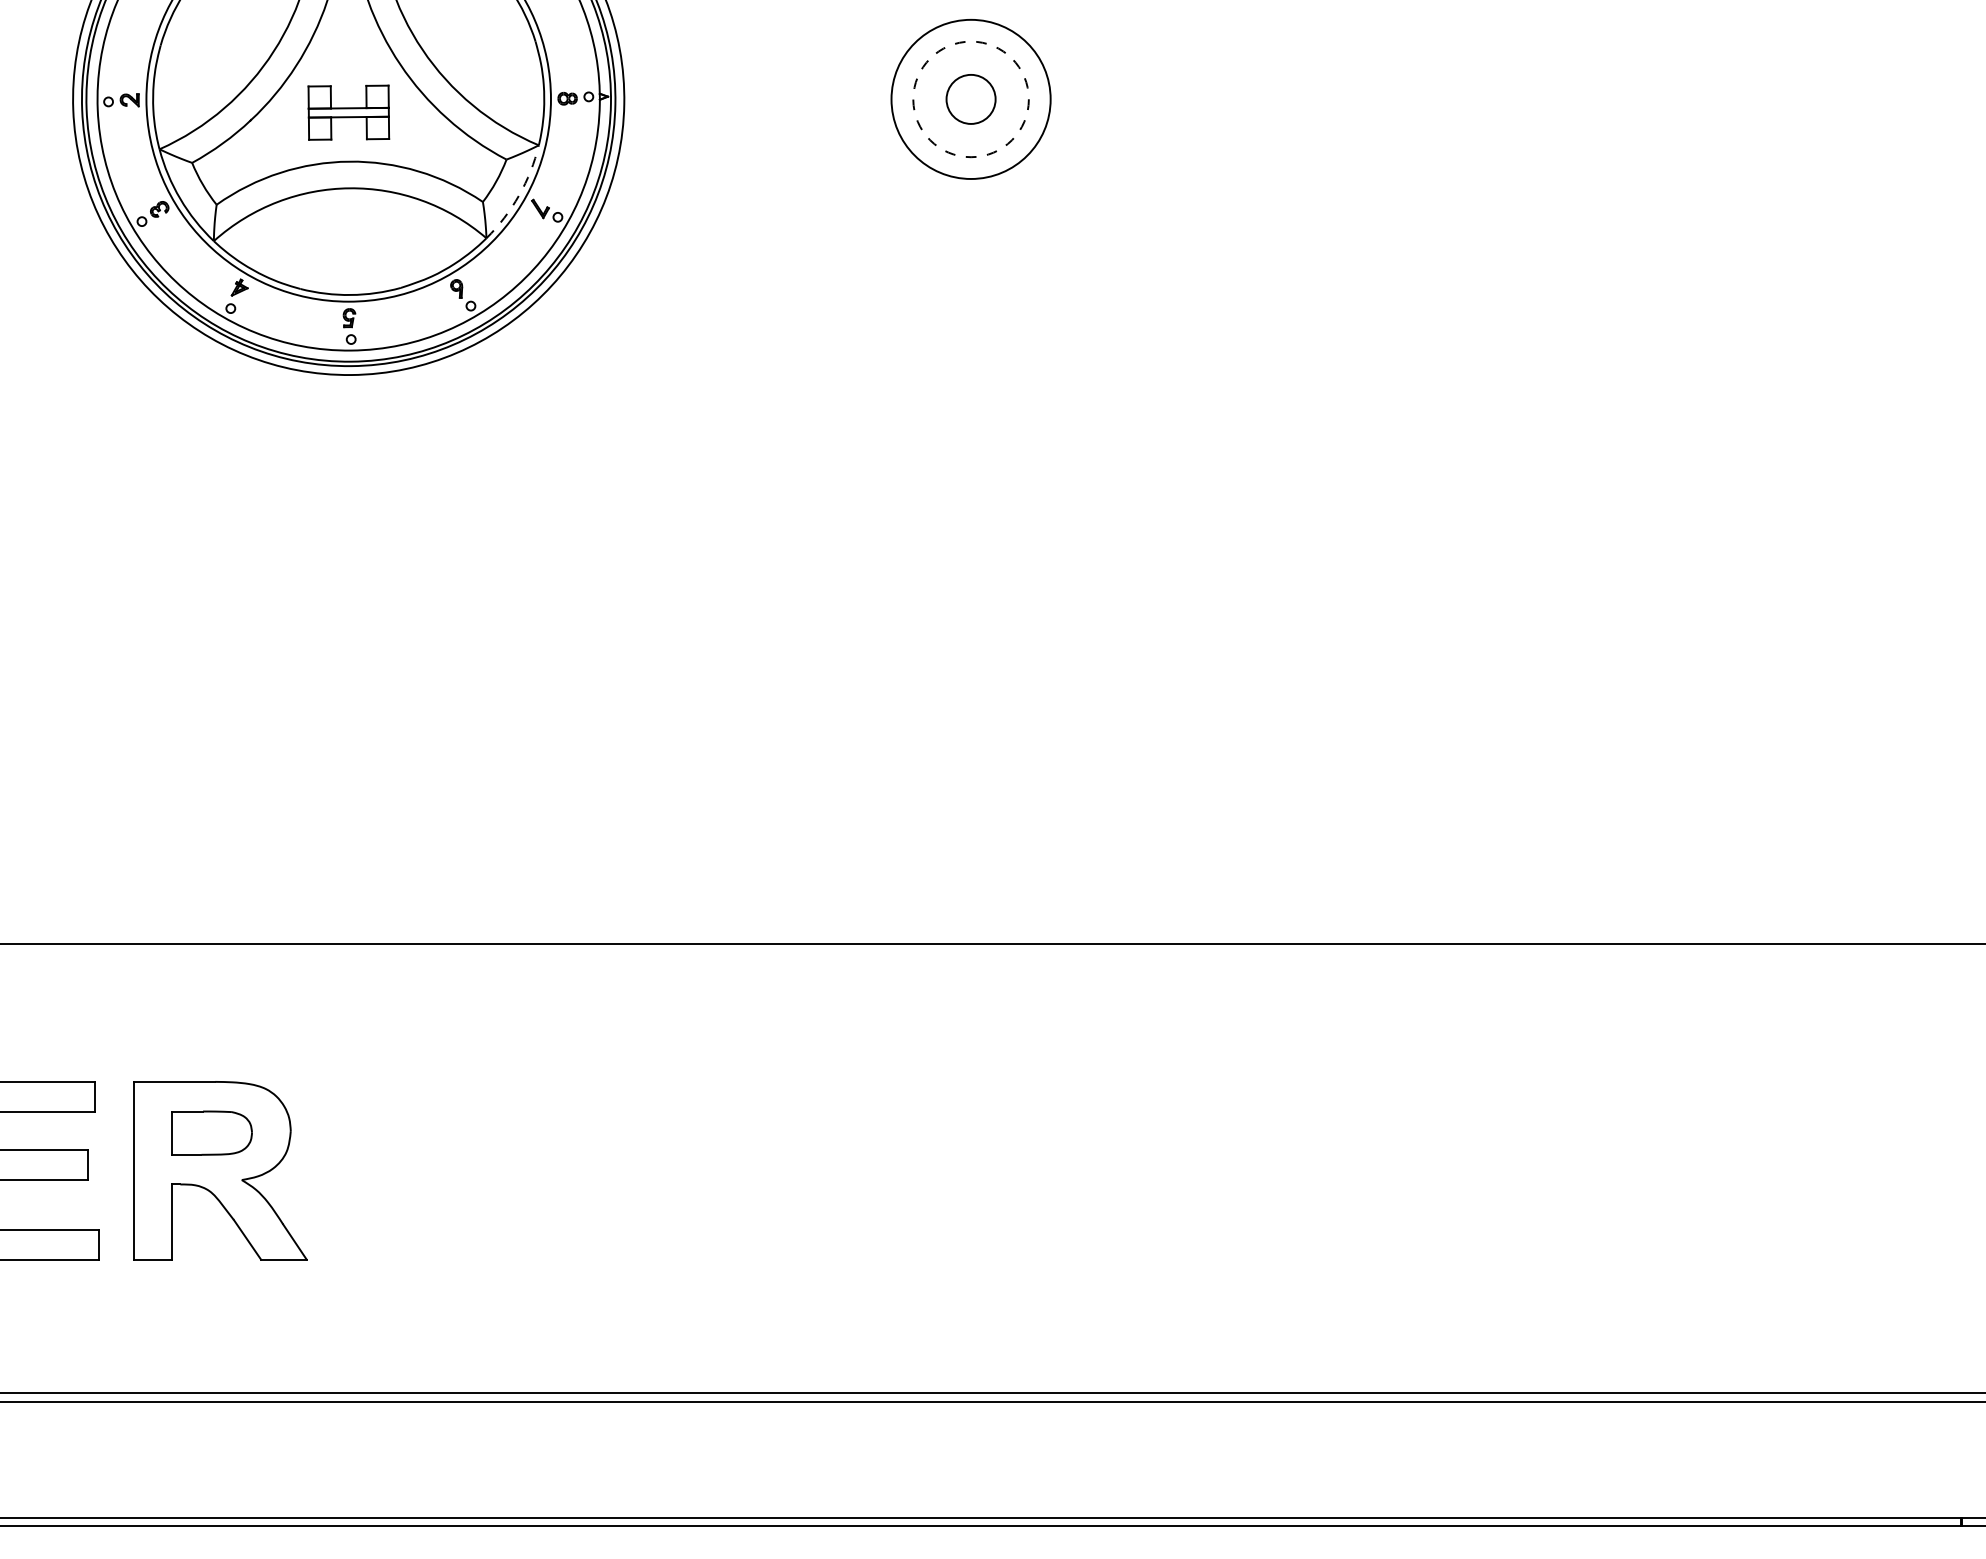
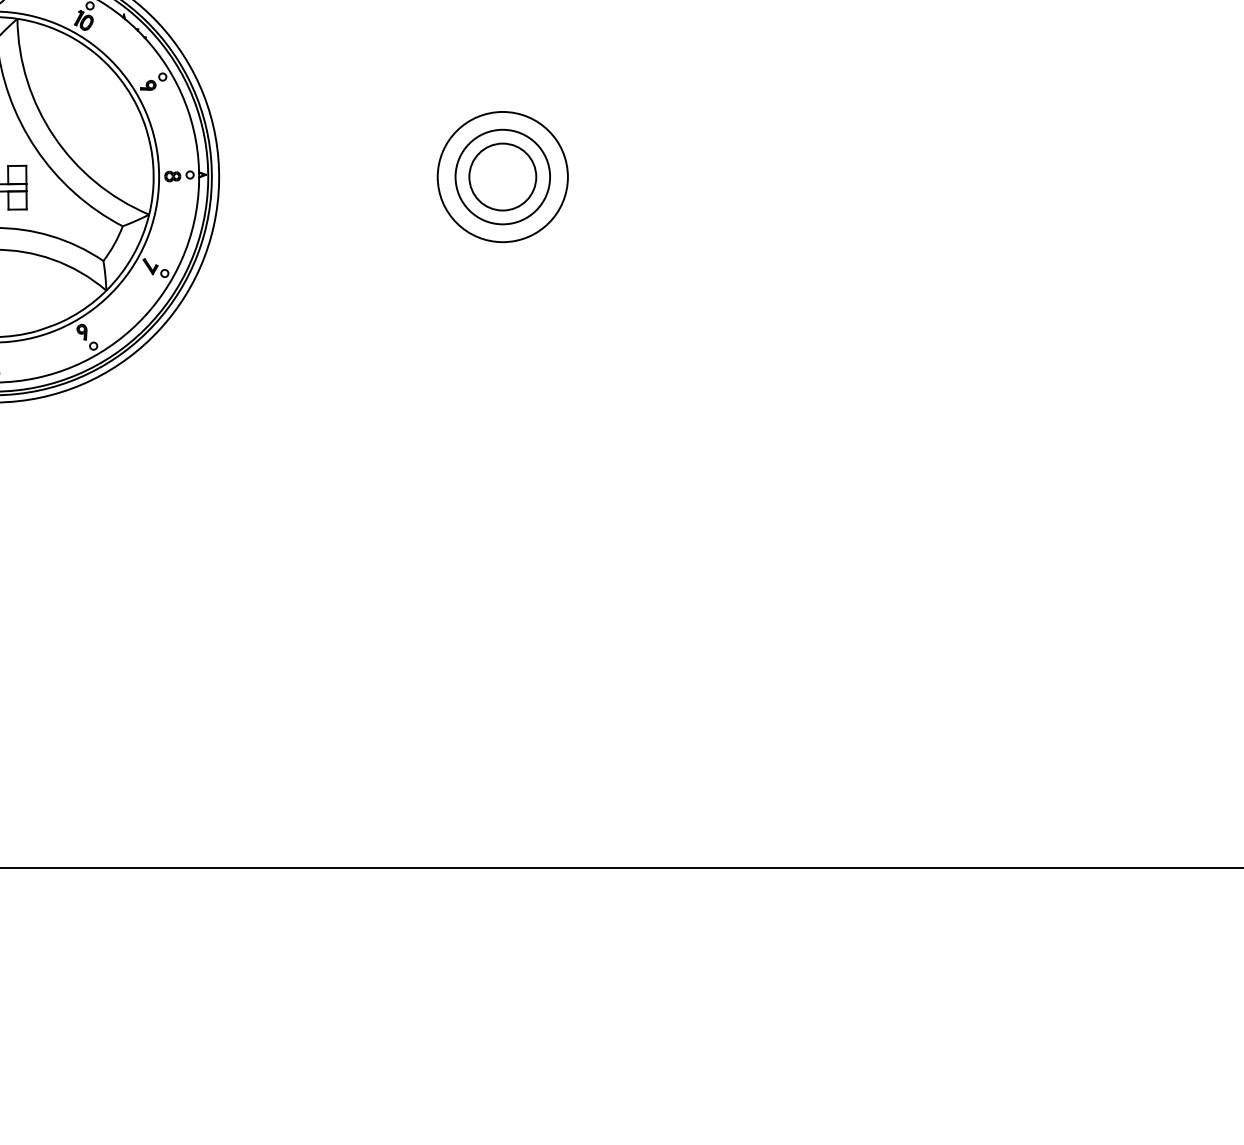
circle: (970, 99) -> (502, 177), dashed -> solid
circle: (970, 99) -> (502, 177), size x1.67
arc: (519, 195) -> (133, 255), dashed -> solid

